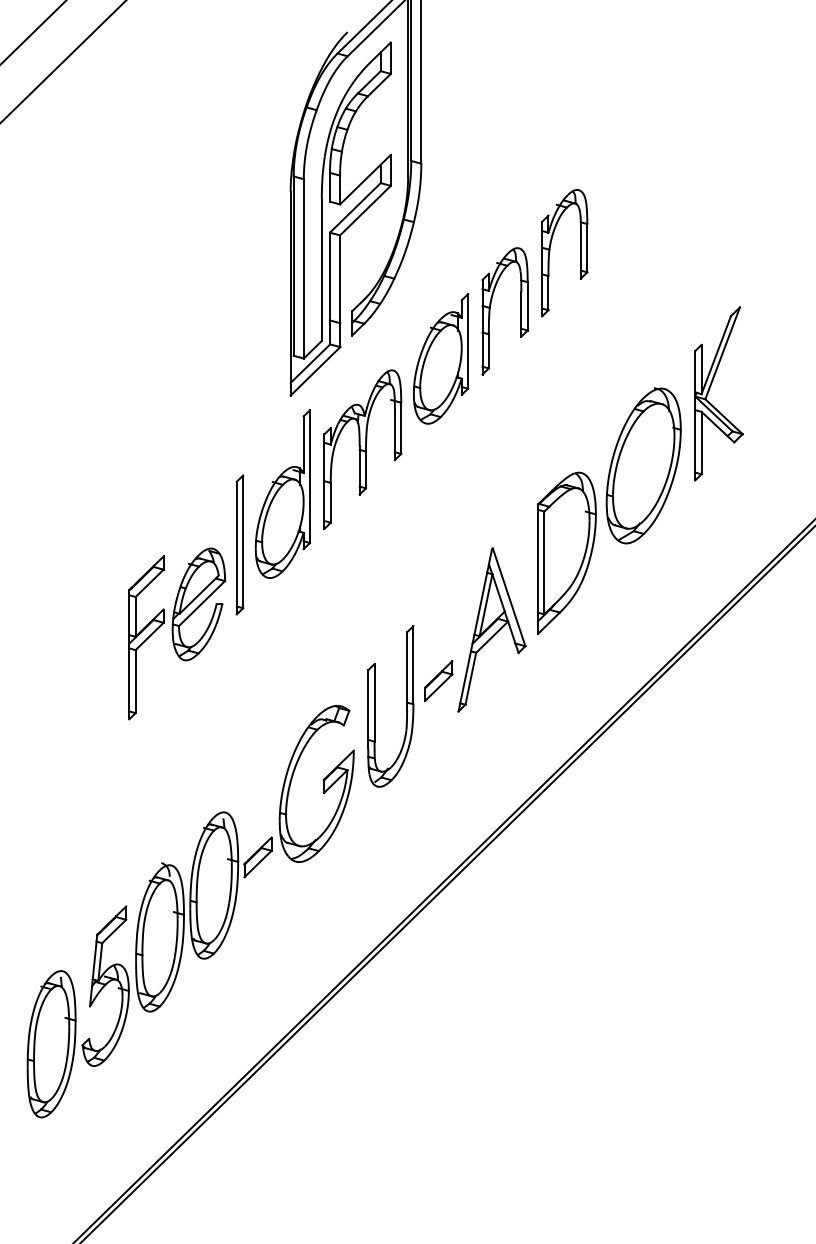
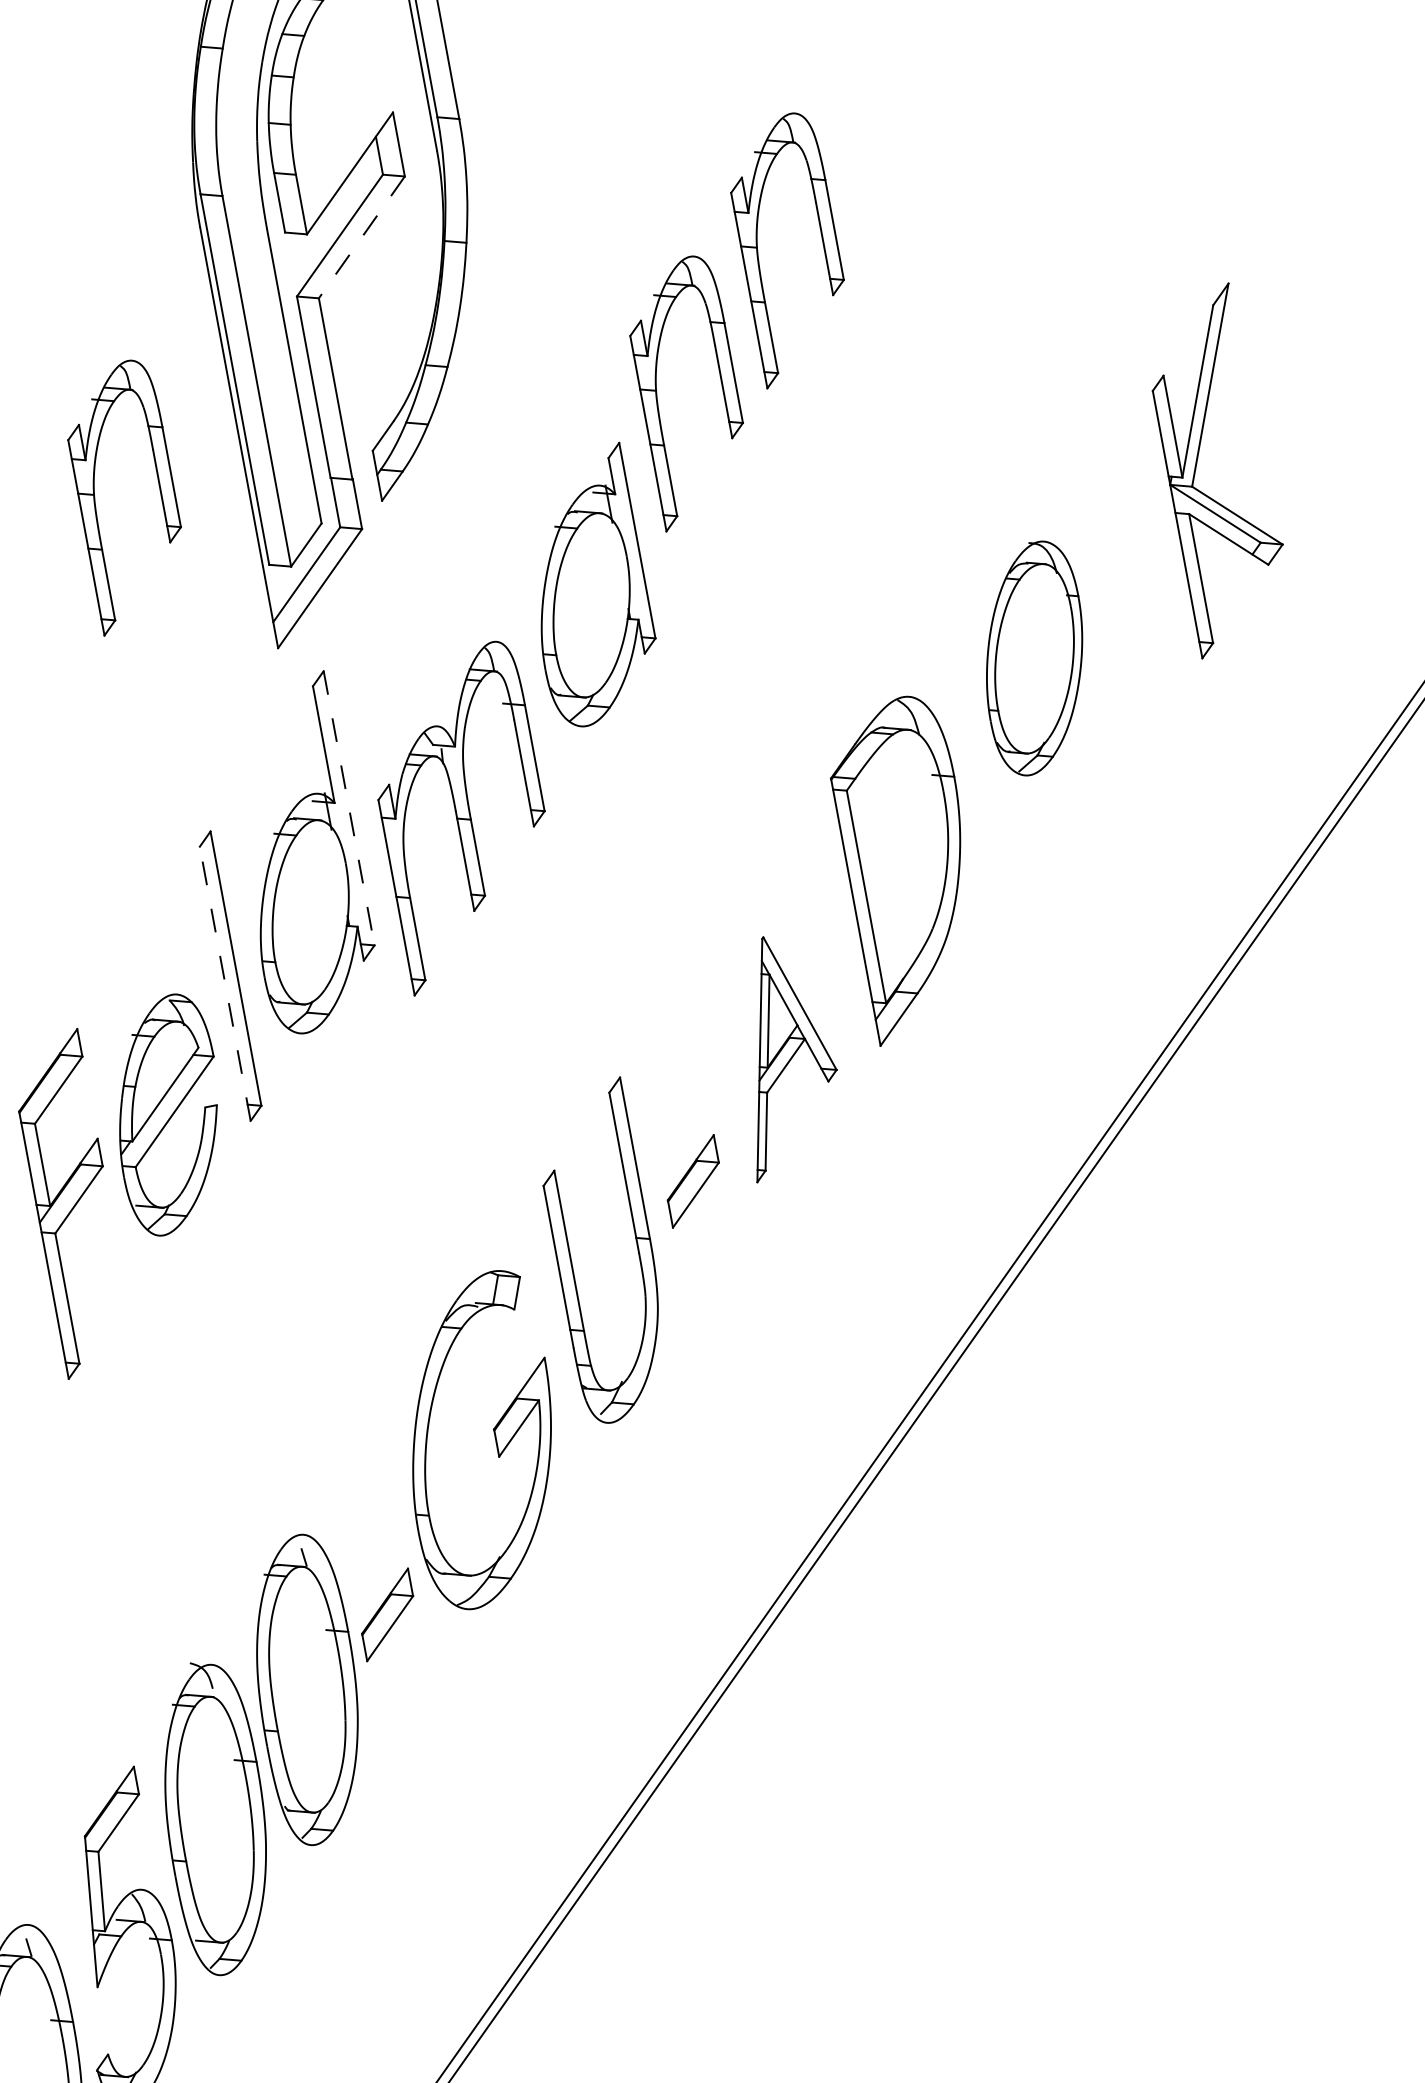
line: (365, 210) -> (361, 237), solid -> dashed
part: (218, 311) -> (96, 502), added
part: (441, 358) -> (588, 586), moved
part: (709, 391) -> (1197, 469), moved
part: (362, 449) -> (462, 816), moved
part: (643, 465) -> (1033, 657), size x0.7
line: (309, 477) -> (348, 810), solid -> dashed
line: (236, 547) -> (224, 982), solid -> dashed
part: (491, 629) -> (782, 1054), size x0.7

